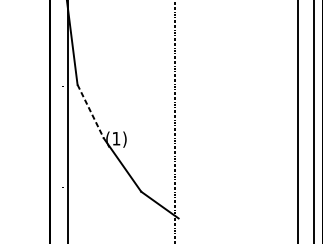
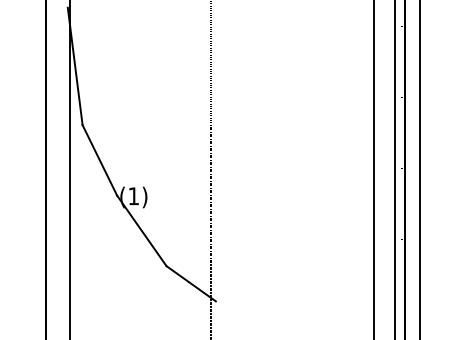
line: (91, 111) -> (100, 160), dashed -> solid

